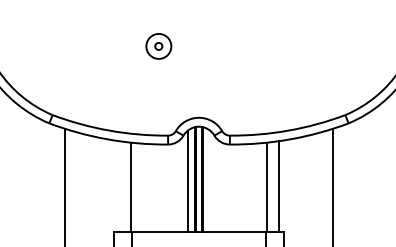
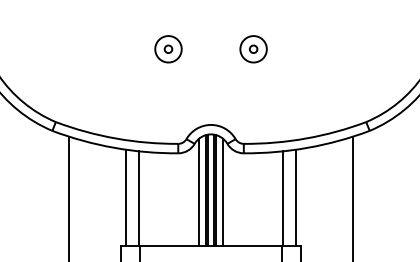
part: (238, 46) -> (252, 49), added
line: (210, 181) -> (223, 192), added
line: (118, 186) -> (125, 197), added

